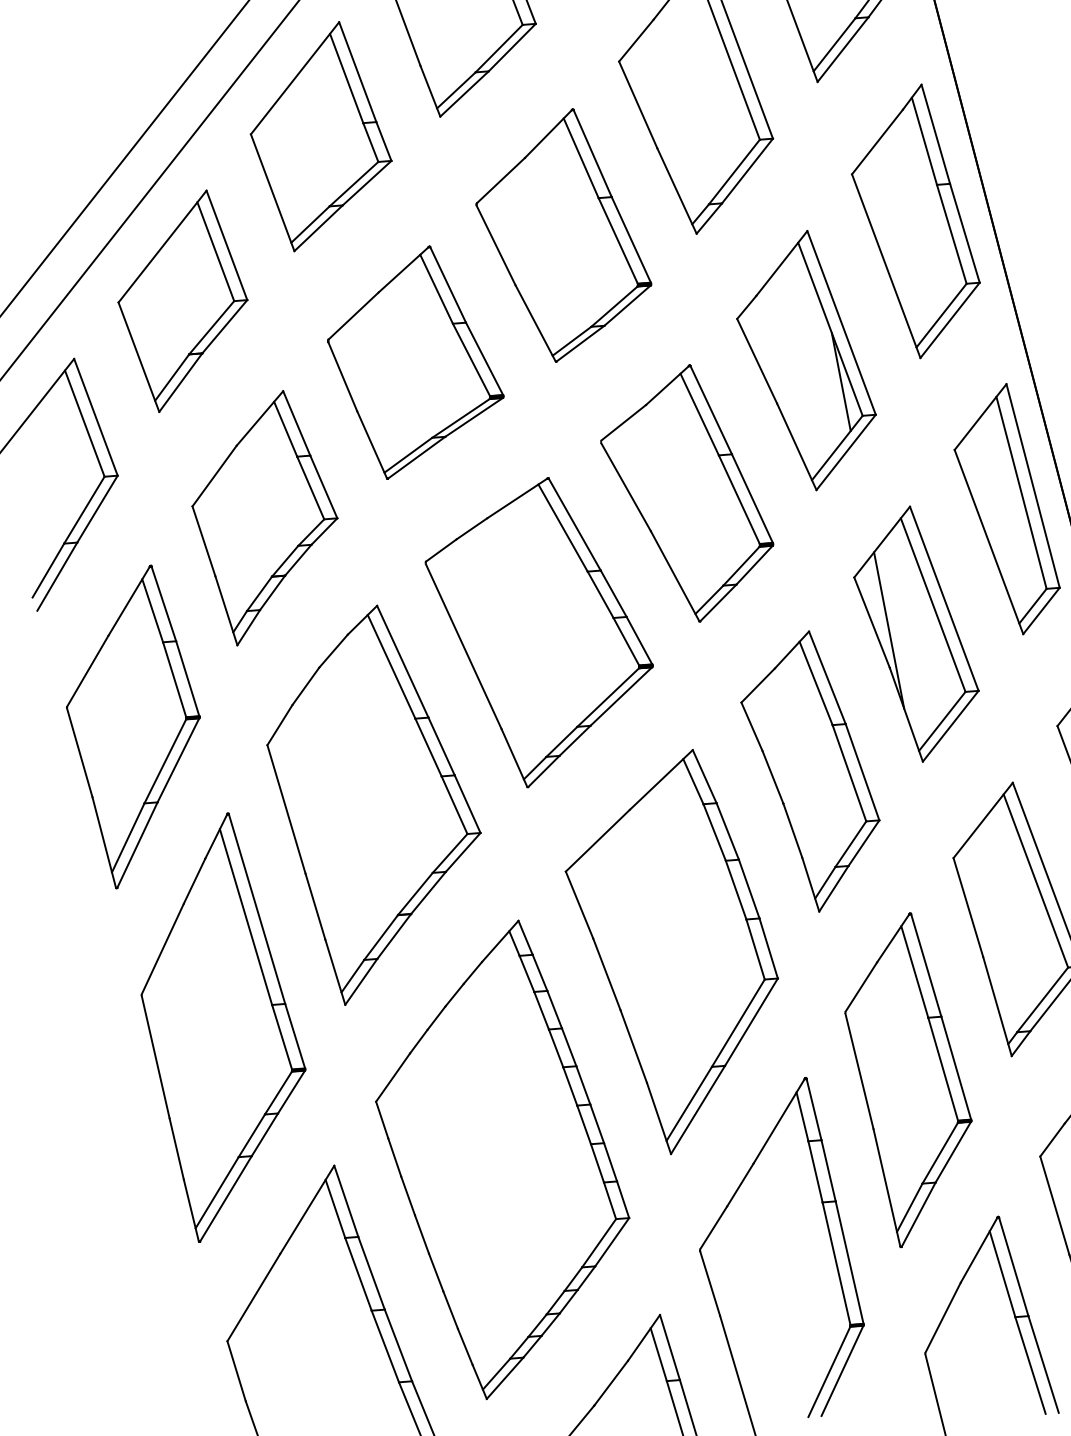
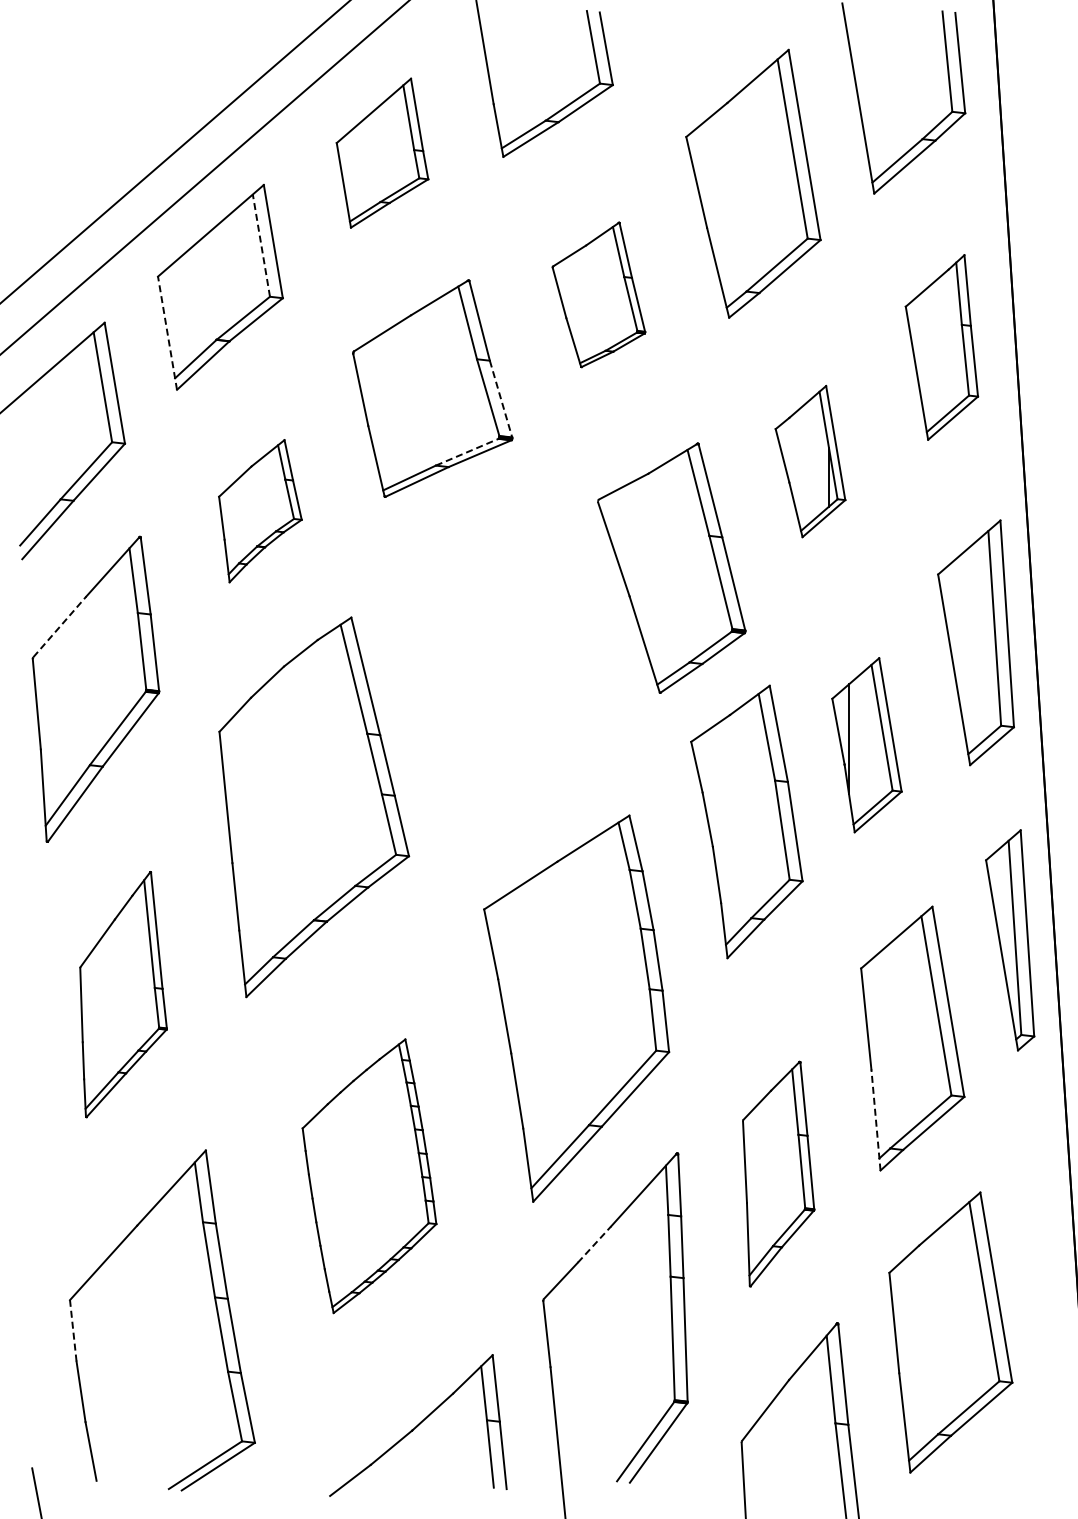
part: (318, 135) -> (382, 152), size x0.7
part: (914, 222) -> (941, 347), size x0.7
part: (561, 235) -> (598, 294), size x0.6
line: (215, 251) -> (261, 245), solid -> dashed
line: (138, 356) -> (167, 332), solid -> dashed
line: (485, 359) -> (501, 399), solid -> dashed
part: (805, 361) -> (810, 461), size x0.6
line: (461, 418) -> (467, 452), solid -> dashed
part: (265, 516) -> (260, 510), size x0.6
part: (542, 631) -> (506, 673), removed
part: (915, 633) -> (866, 744), size x0.7
line: (88, 670) -> (60, 626), solid -> dashed
part: (811, 771) -> (746, 821), moved
line: (997, 1007) -> (875, 1120), solid -> dashed
part: (222, 1025) -> (123, 994), size x0.6
part: (910, 1078) -> (778, 1173), size x0.7
part: (502, 1160) -> (369, 1176), size x0.6
line: (740, 1184) -> (594, 1244), solid -> dashed
line: (236, 1370) -> (73, 1330), solid -> dashed

